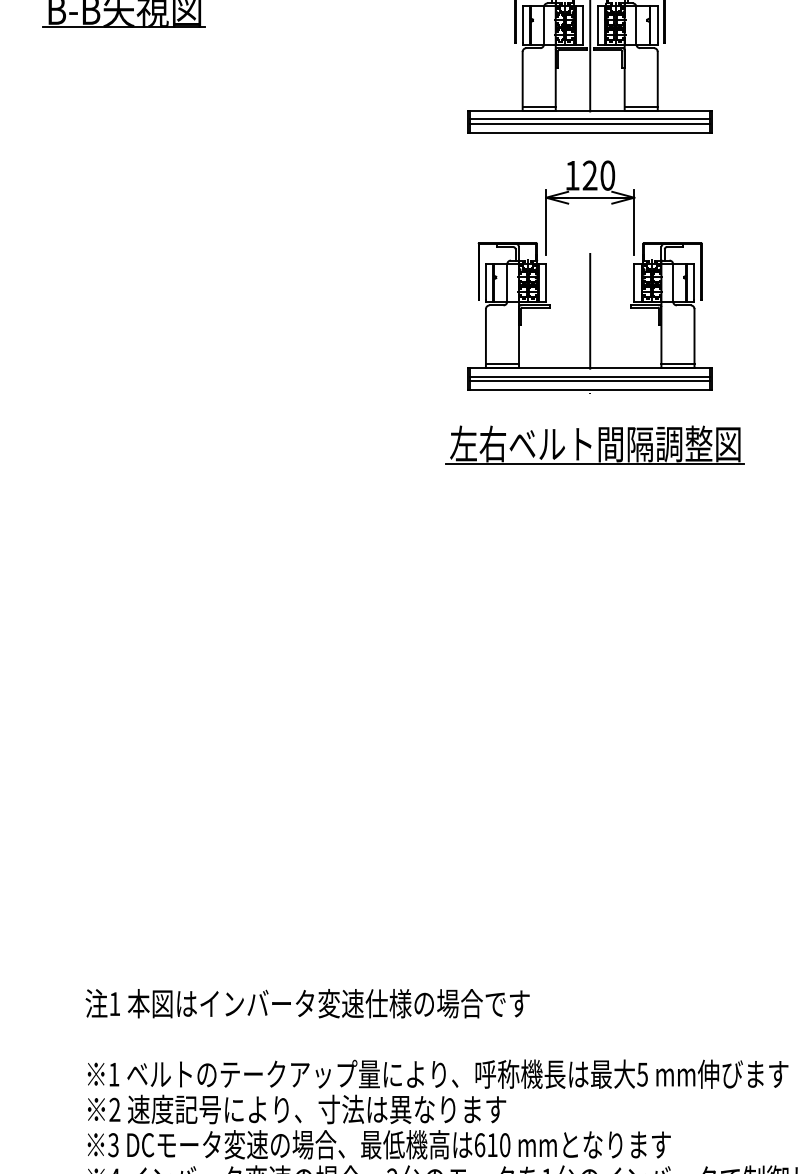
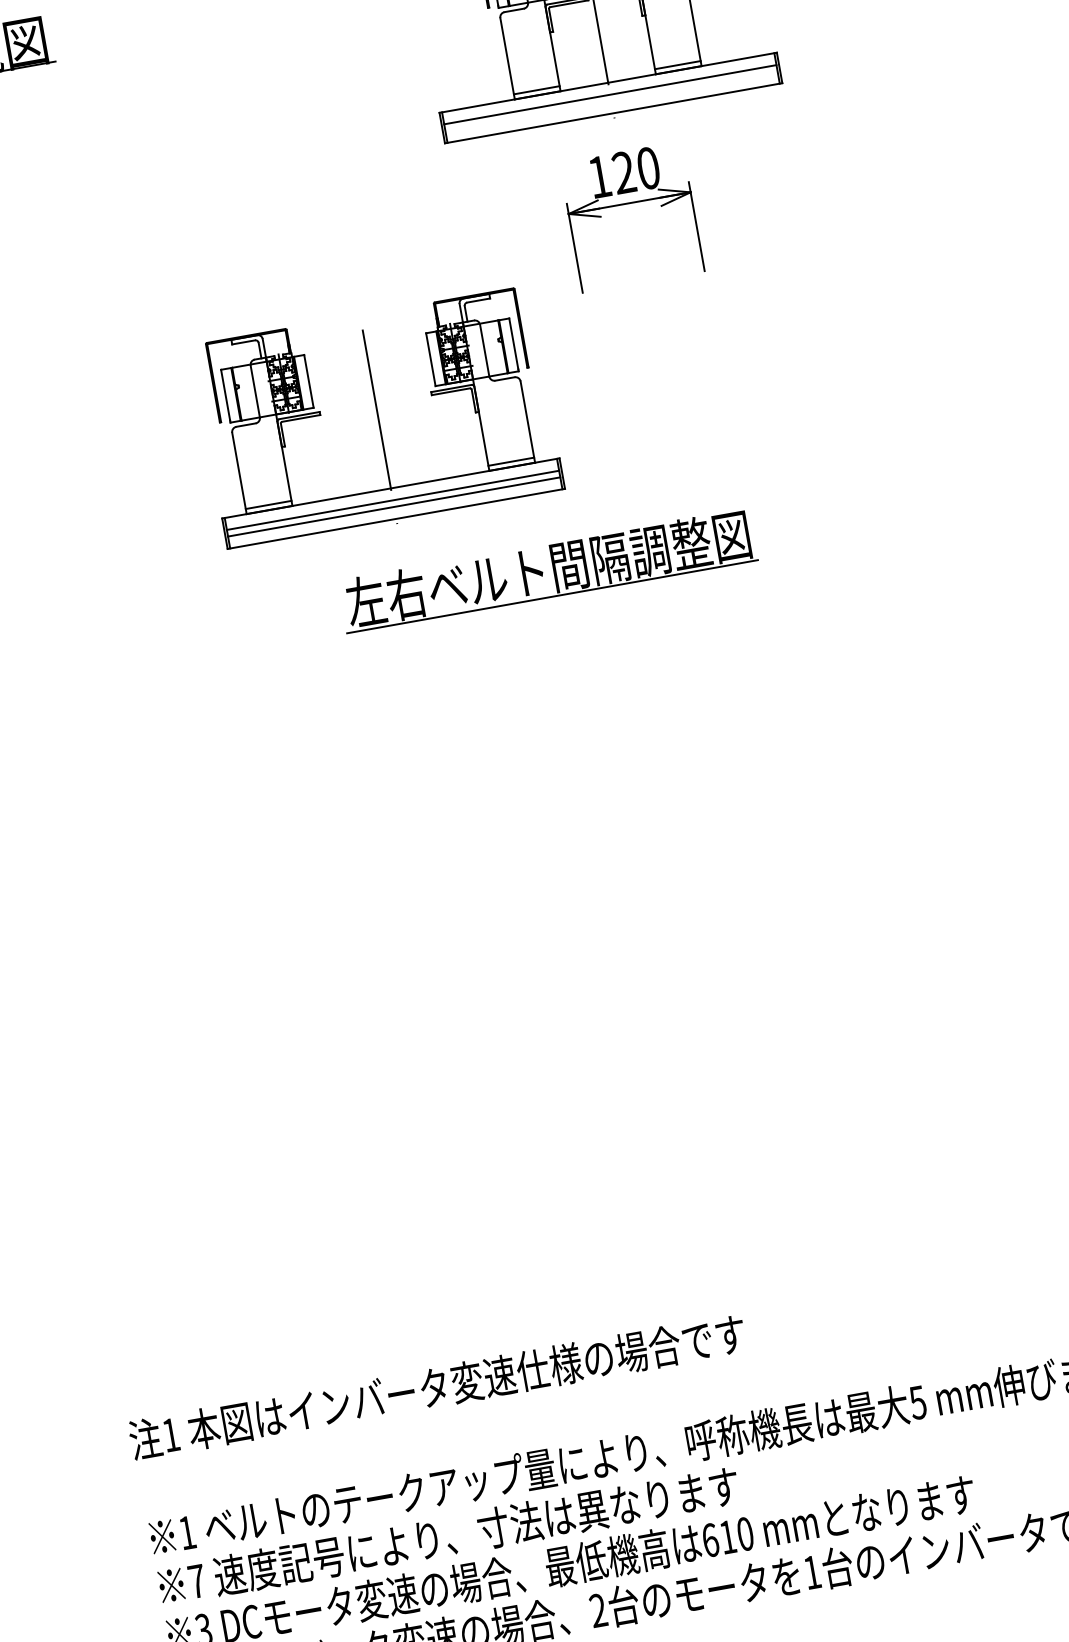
line: (590, 124) -> (612, 101), removed
part: (589, 317) -> (377, 418), moved
part: (594, 444) -> (547, 569), moved
text: (114, 1109) -> (196, 1580), 2 -> 7

